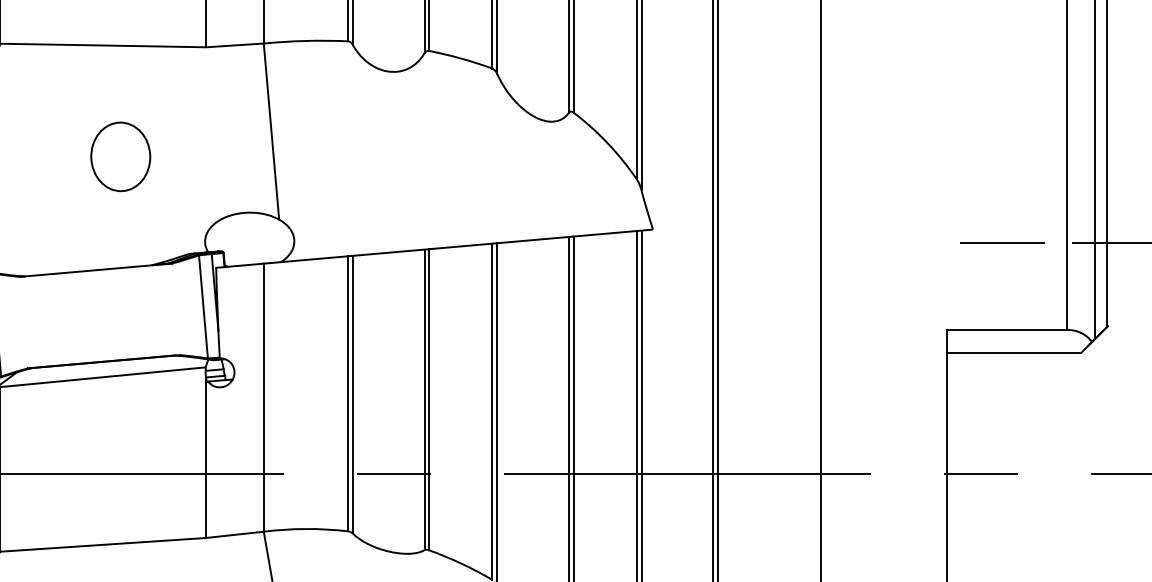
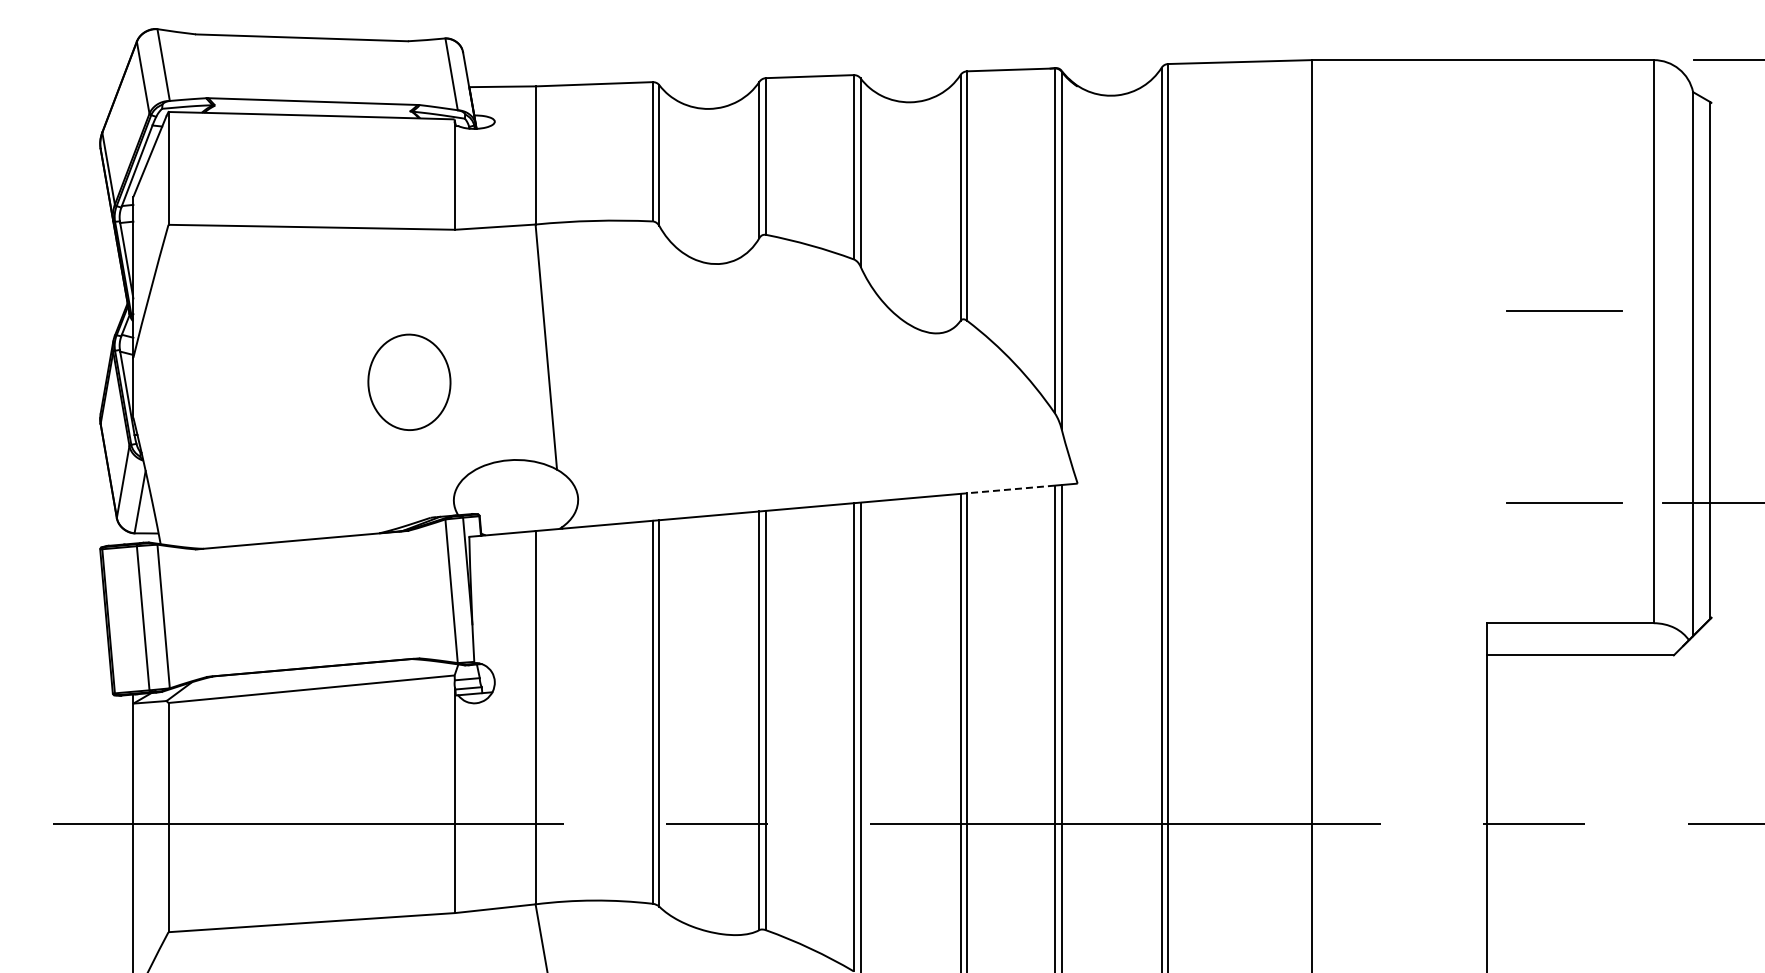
line: (1002, 105) -> (1564, 310), added
part: (120, 156) -> (409, 381), moved
line: (604, 233) -> (1010, 489), solid -> dashed

